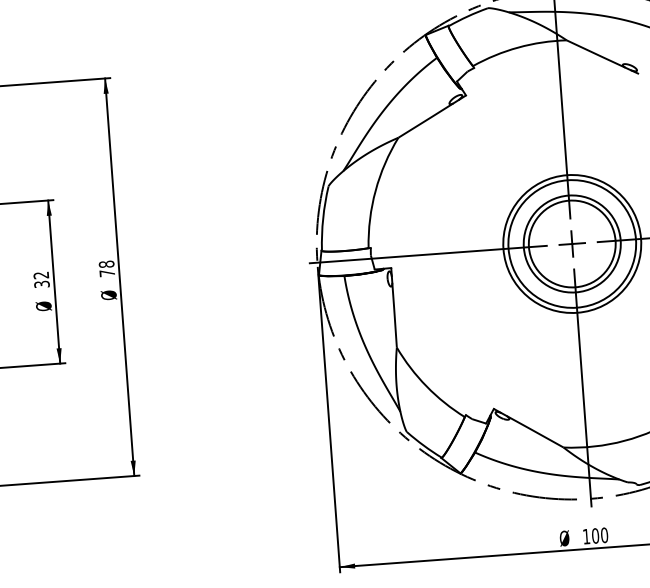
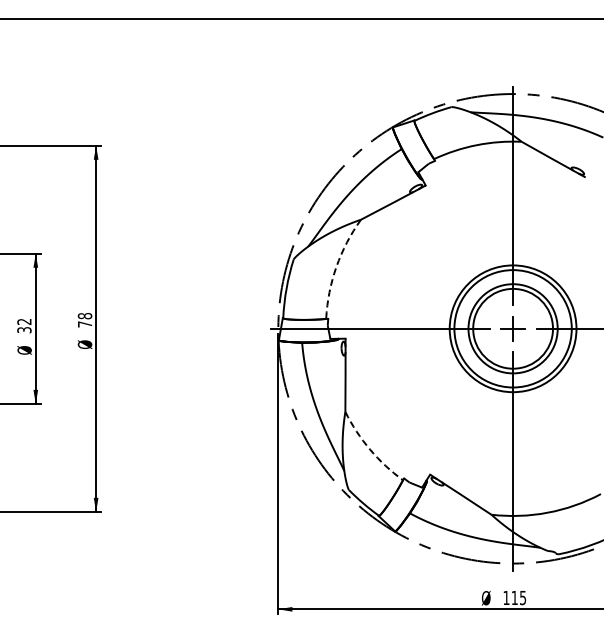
arc: (375, 190) -> (336, 266), solid -> dashed
arc: (427, 386) -> (370, 449), solid -> dashed
text: (599, 535) -> (518, 597), 100 -> 115

